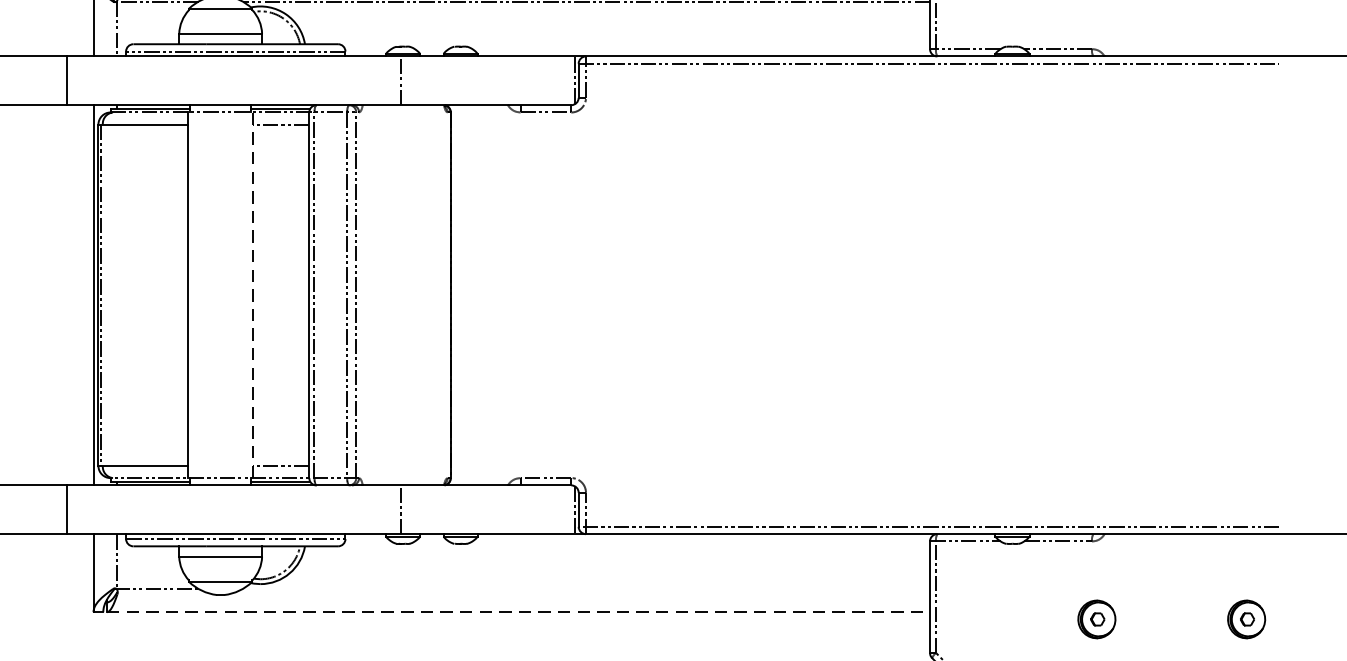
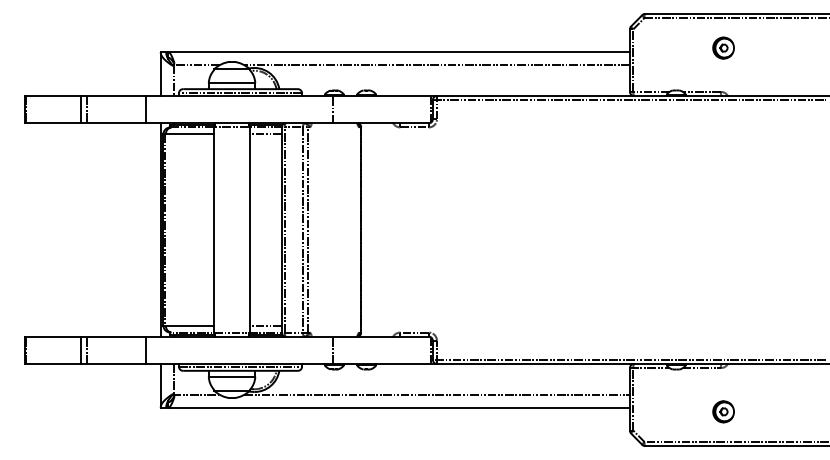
line: (253, 296) -> (250, 230), dashed -> solid
line: (585, 588) -> (436, 394), added
line: (519, 611) -> (399, 407), dashed -> solid
part: (1246, 618) -> (807, 411), removed

